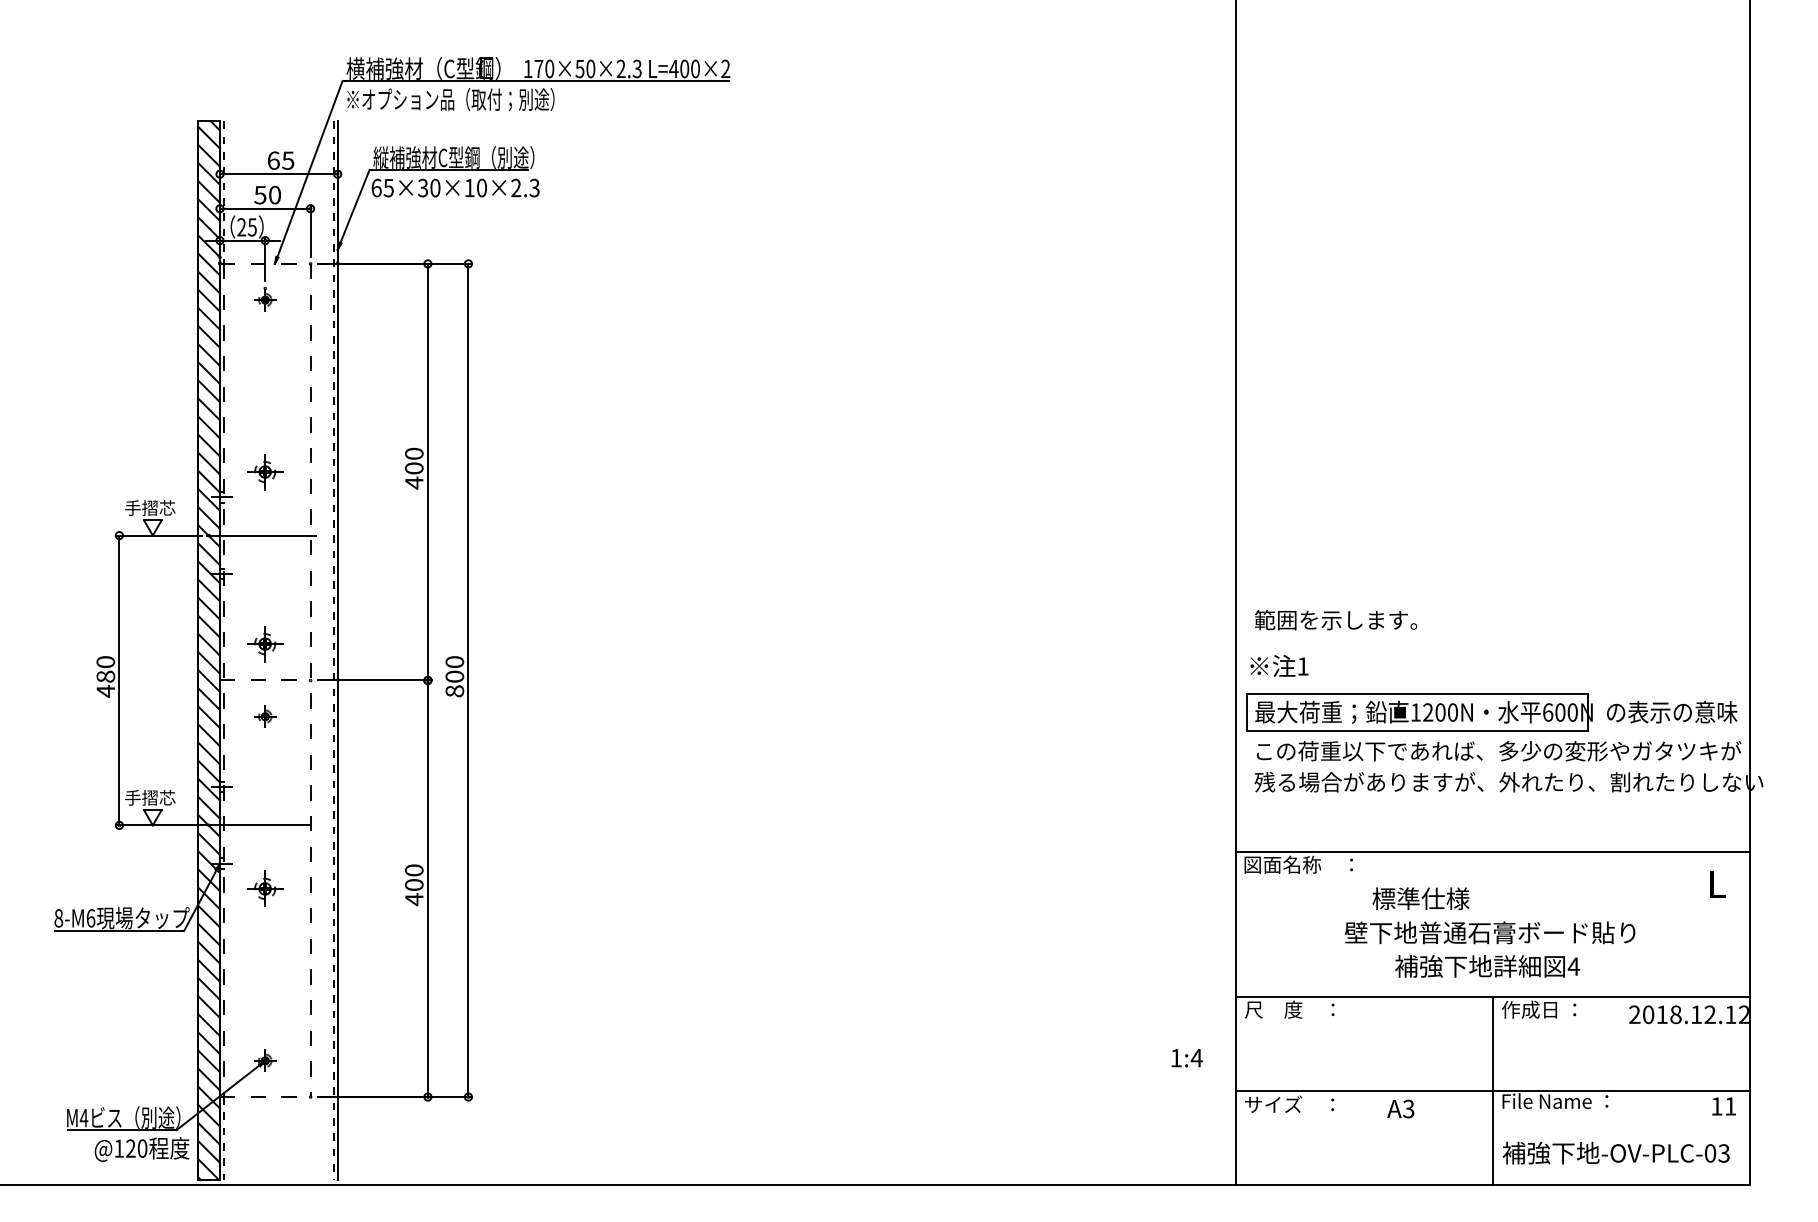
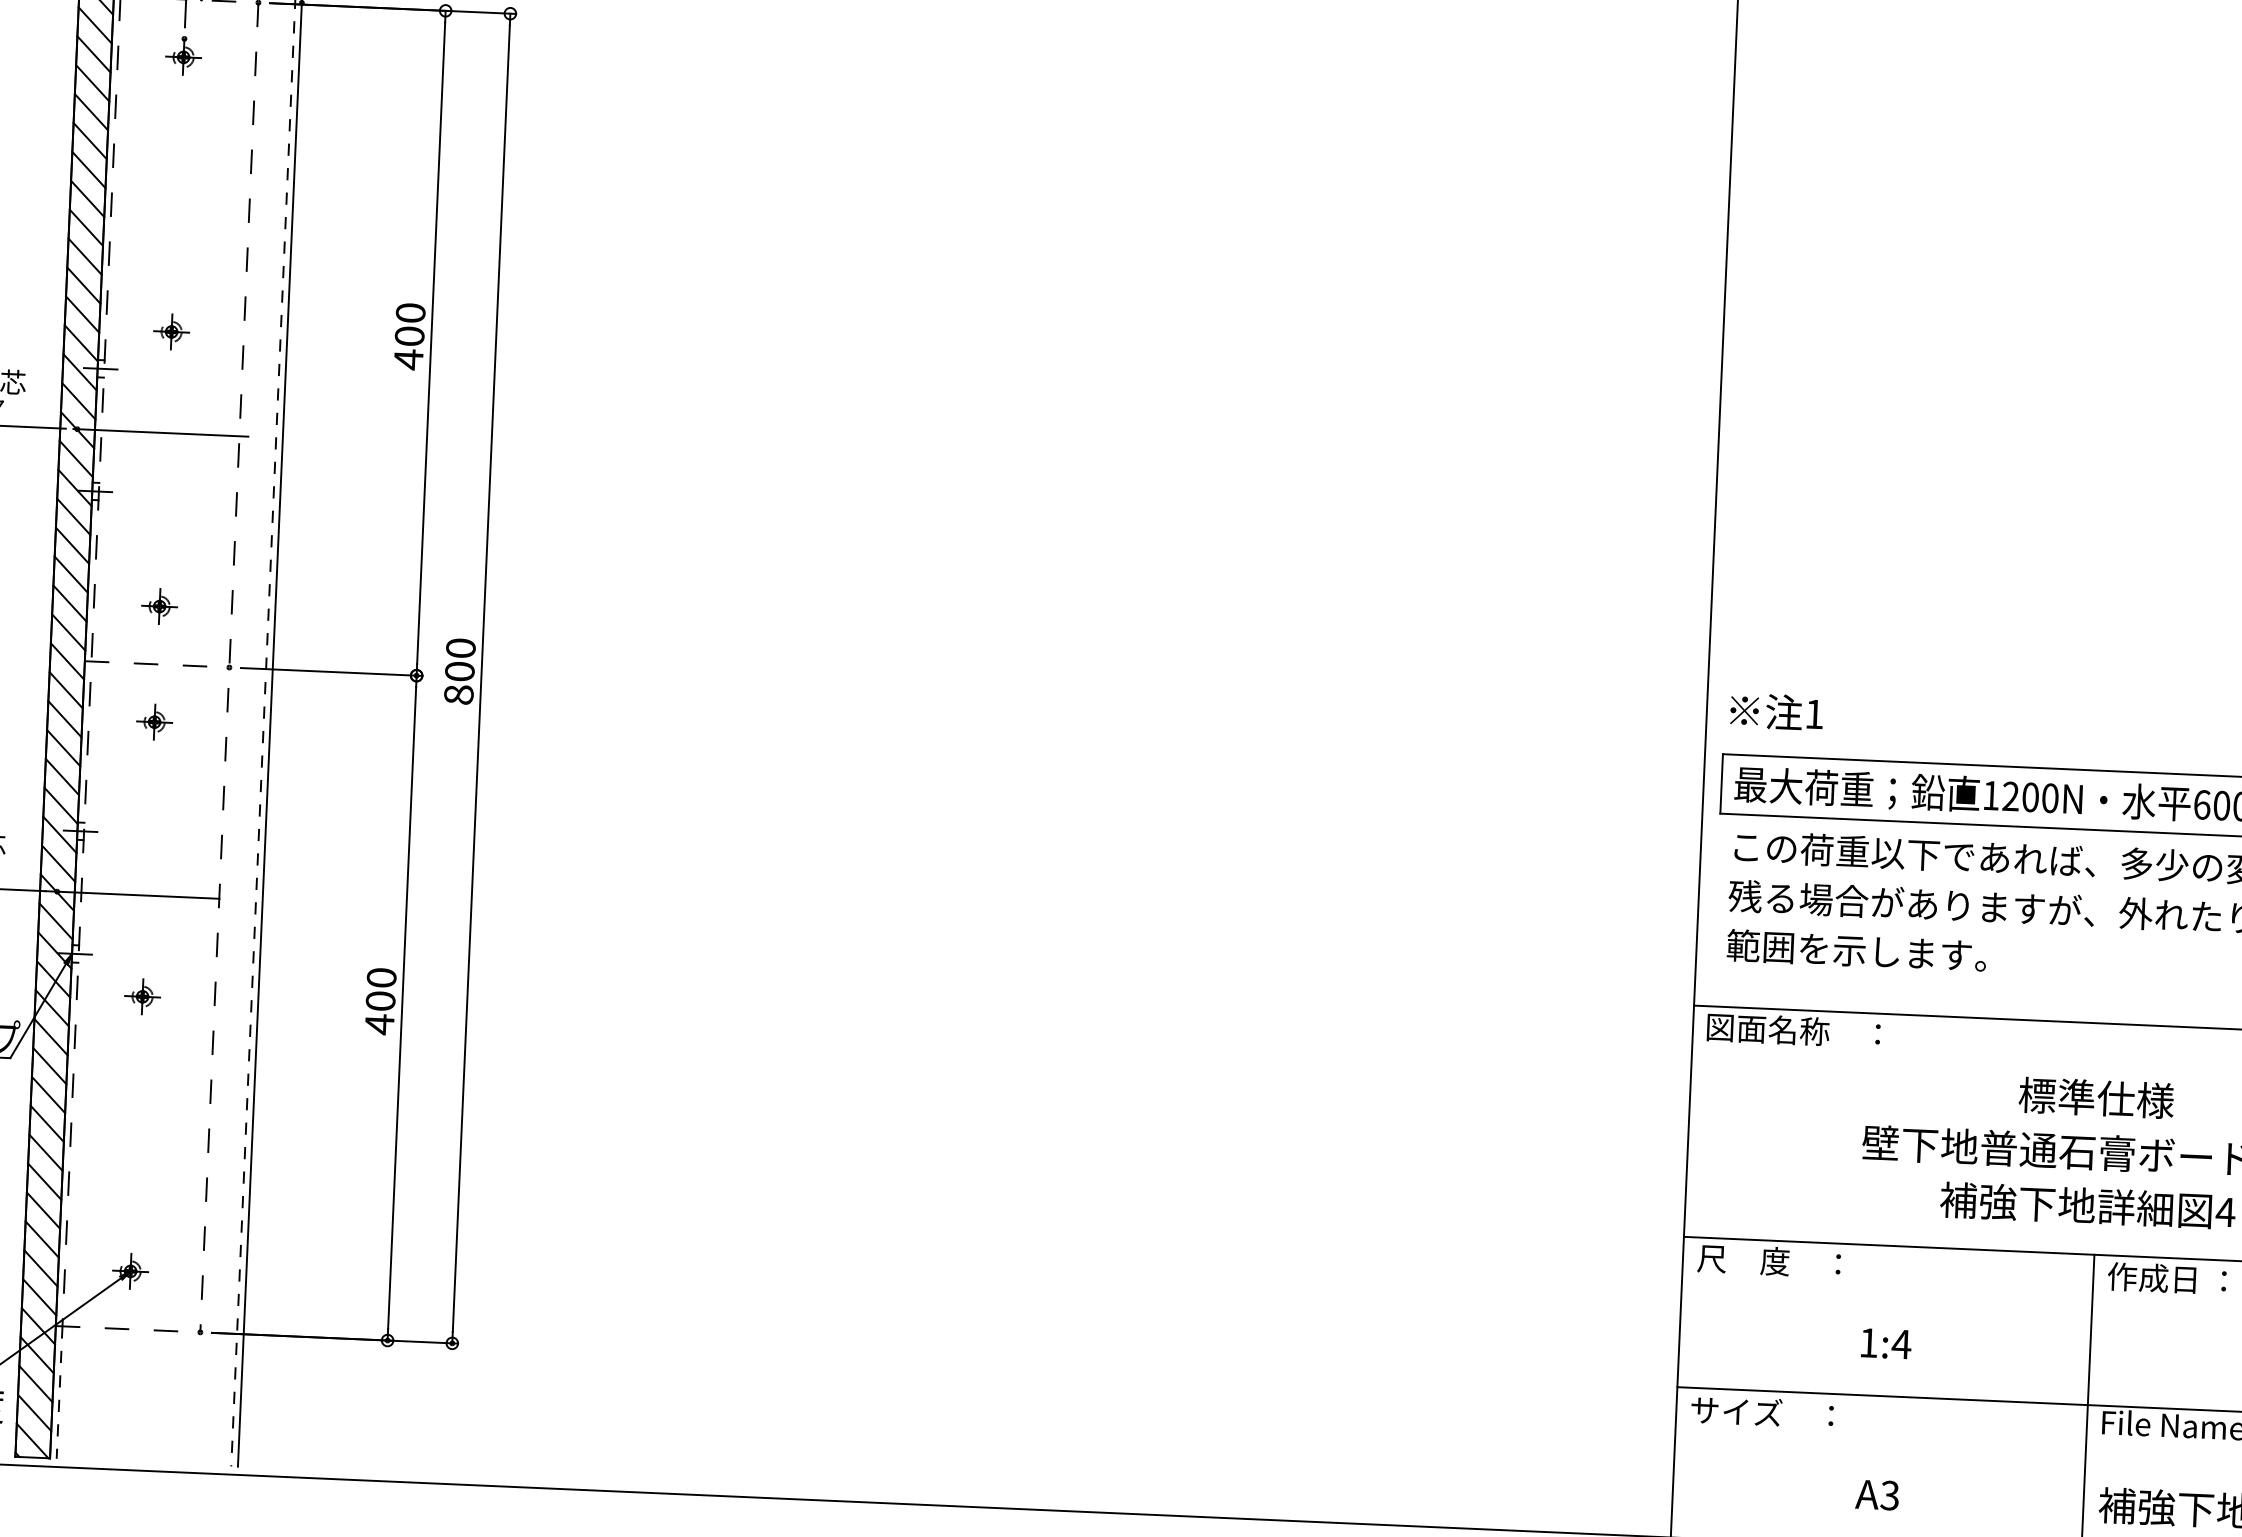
part: (265, 472) -> (171, 332), size x0.62
text: (1336, 620) -> (1857, 951), moved
part: (265, 644) -> (159, 606), size x0.62
part: (265, 888) -> (142, 996), size x0.62
text: (1420, 898) -> (2095, 1097), moved
text: (1186, 1058) -> (1885, 1344), moved
text: (1400, 1108) -> (1876, 1494), moved

